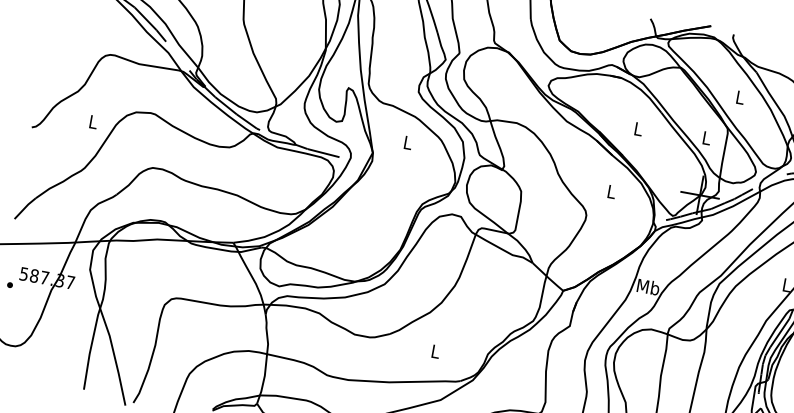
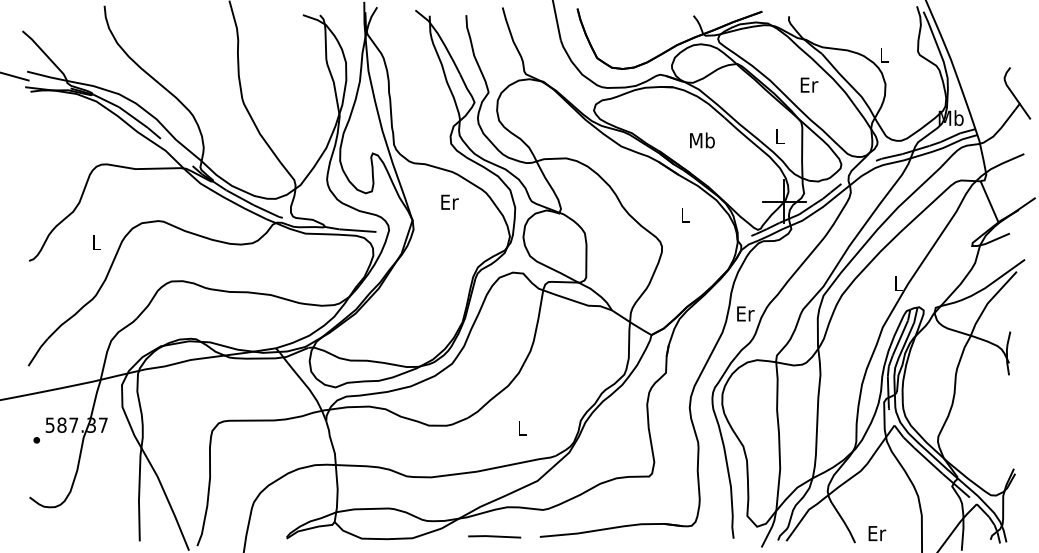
text: (740, 97) -> (809, 84), L -> Er
text: (638, 129) -> (702, 140), L -> Mb
text: (408, 142) -> (449, 201), L -> Er
text: (648, 286) -> (745, 313), Mb -> Er

